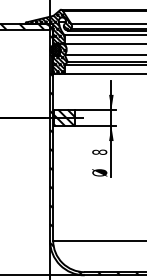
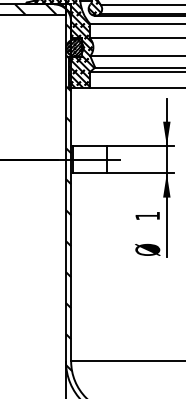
hatch: (64, 117) -> (89, 158), removed
text: (99, 151) -> (147, 214), 8 -> 1

